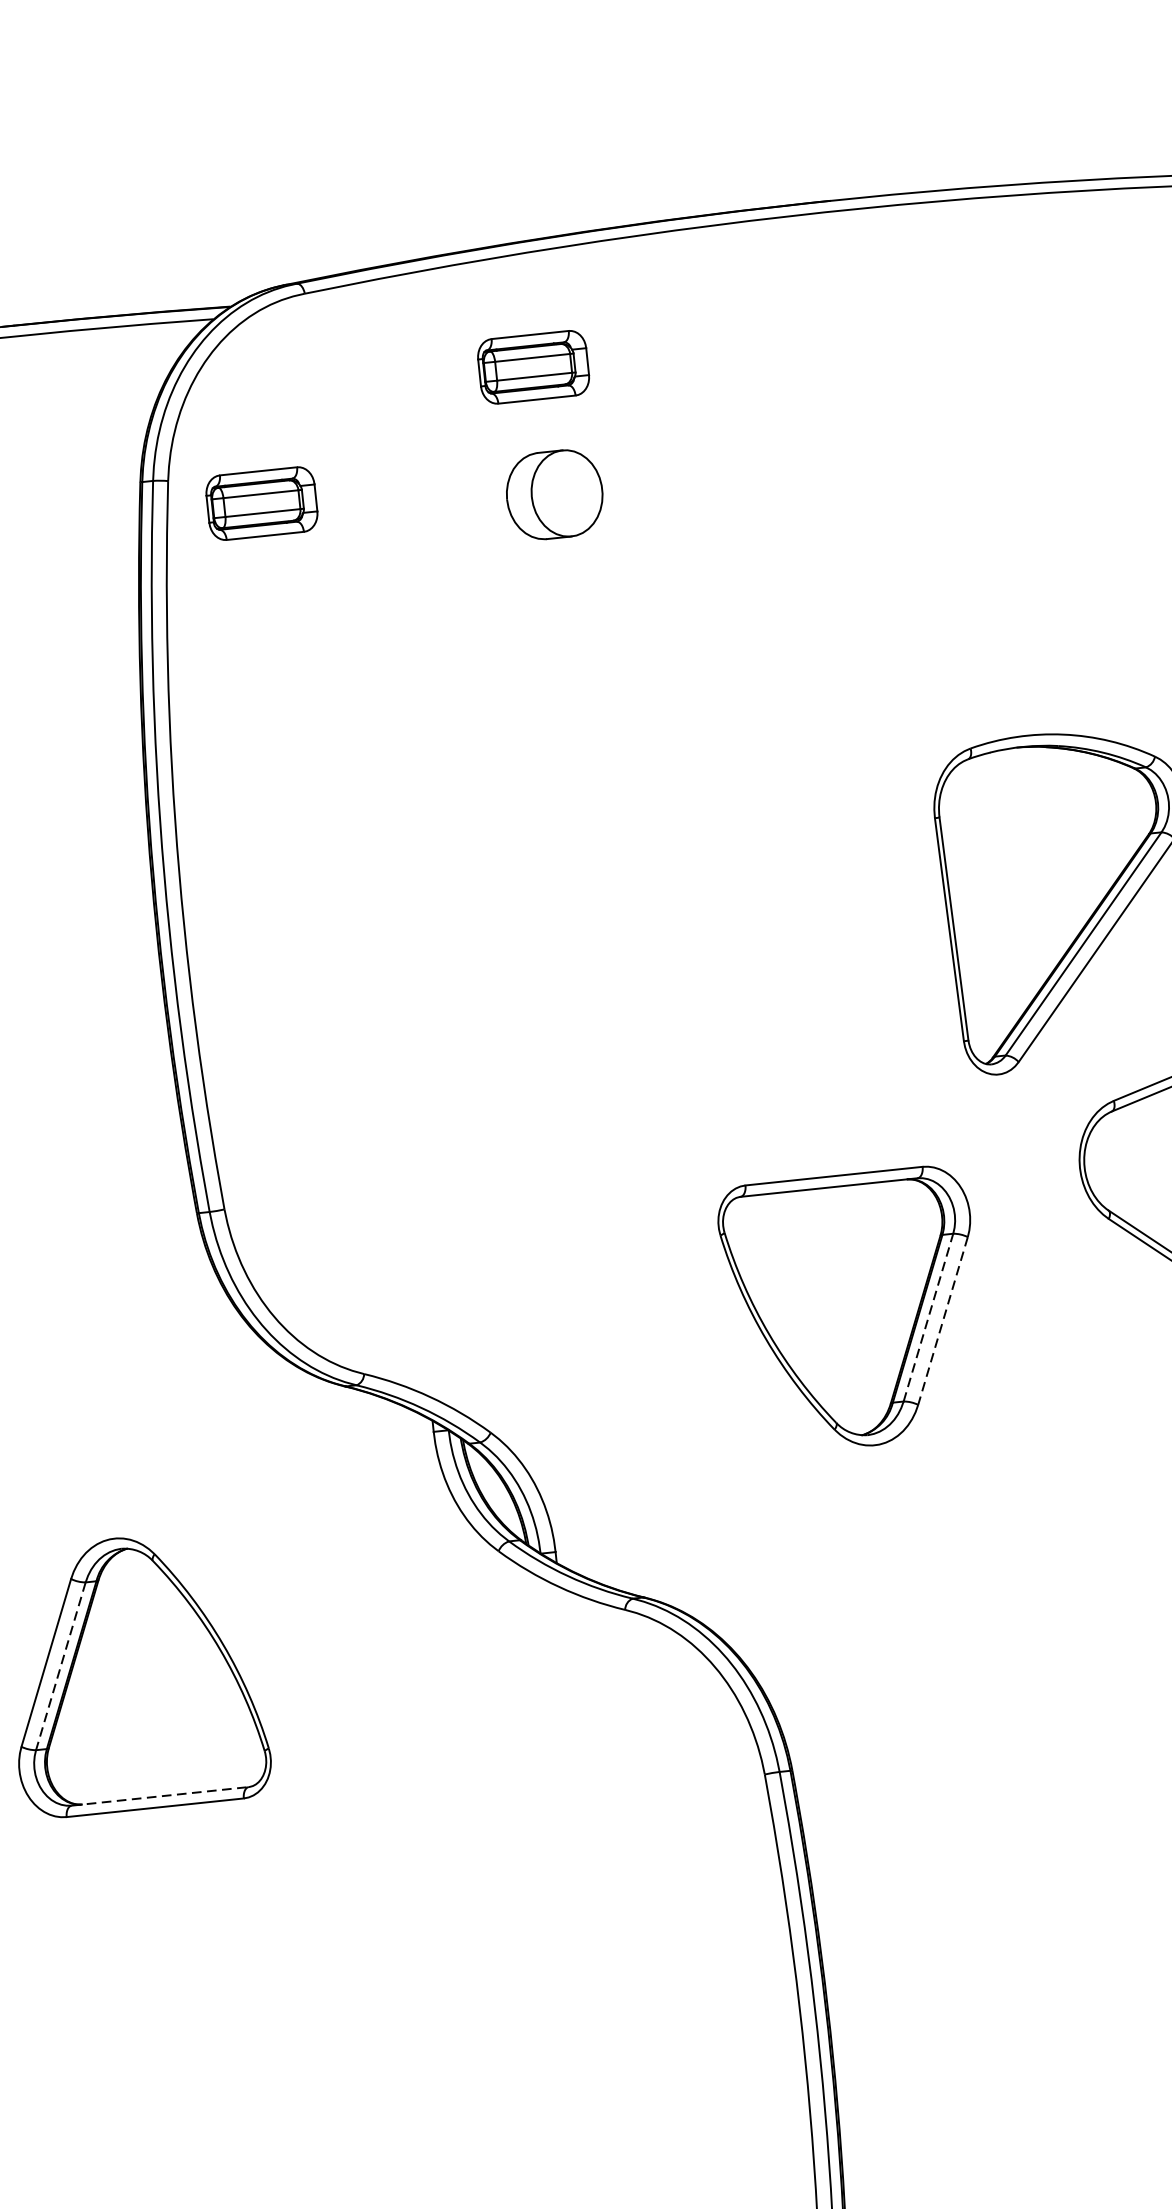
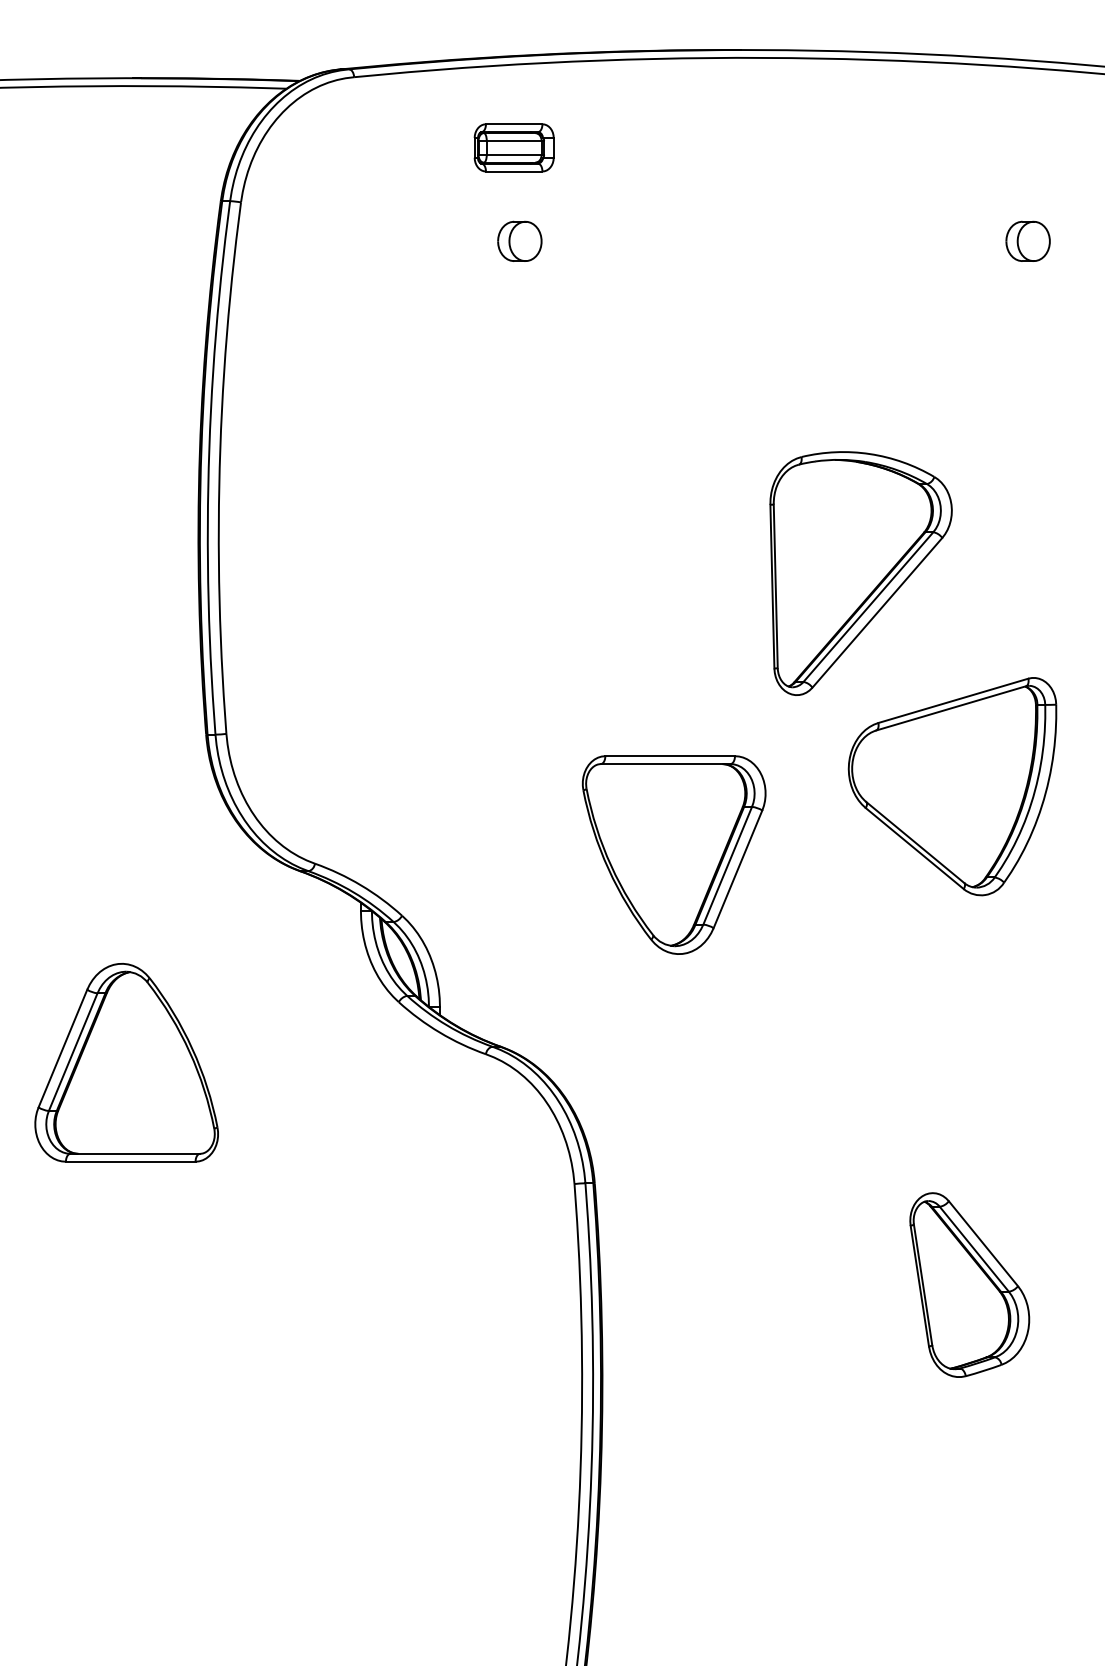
part: (554, 493) -> (519, 240), size x0.62
part: (260, 503) -> (306, 225), removed
line: (928, 1317) -> (727, 865), dashed -> solid
line: (942, 1321) -> (737, 869), dashed -> solid
line: (61, 1666) -> (73, 1052), dashed -> solid
line: (160, 1795) -> (135, 1153), dashed -> solid

